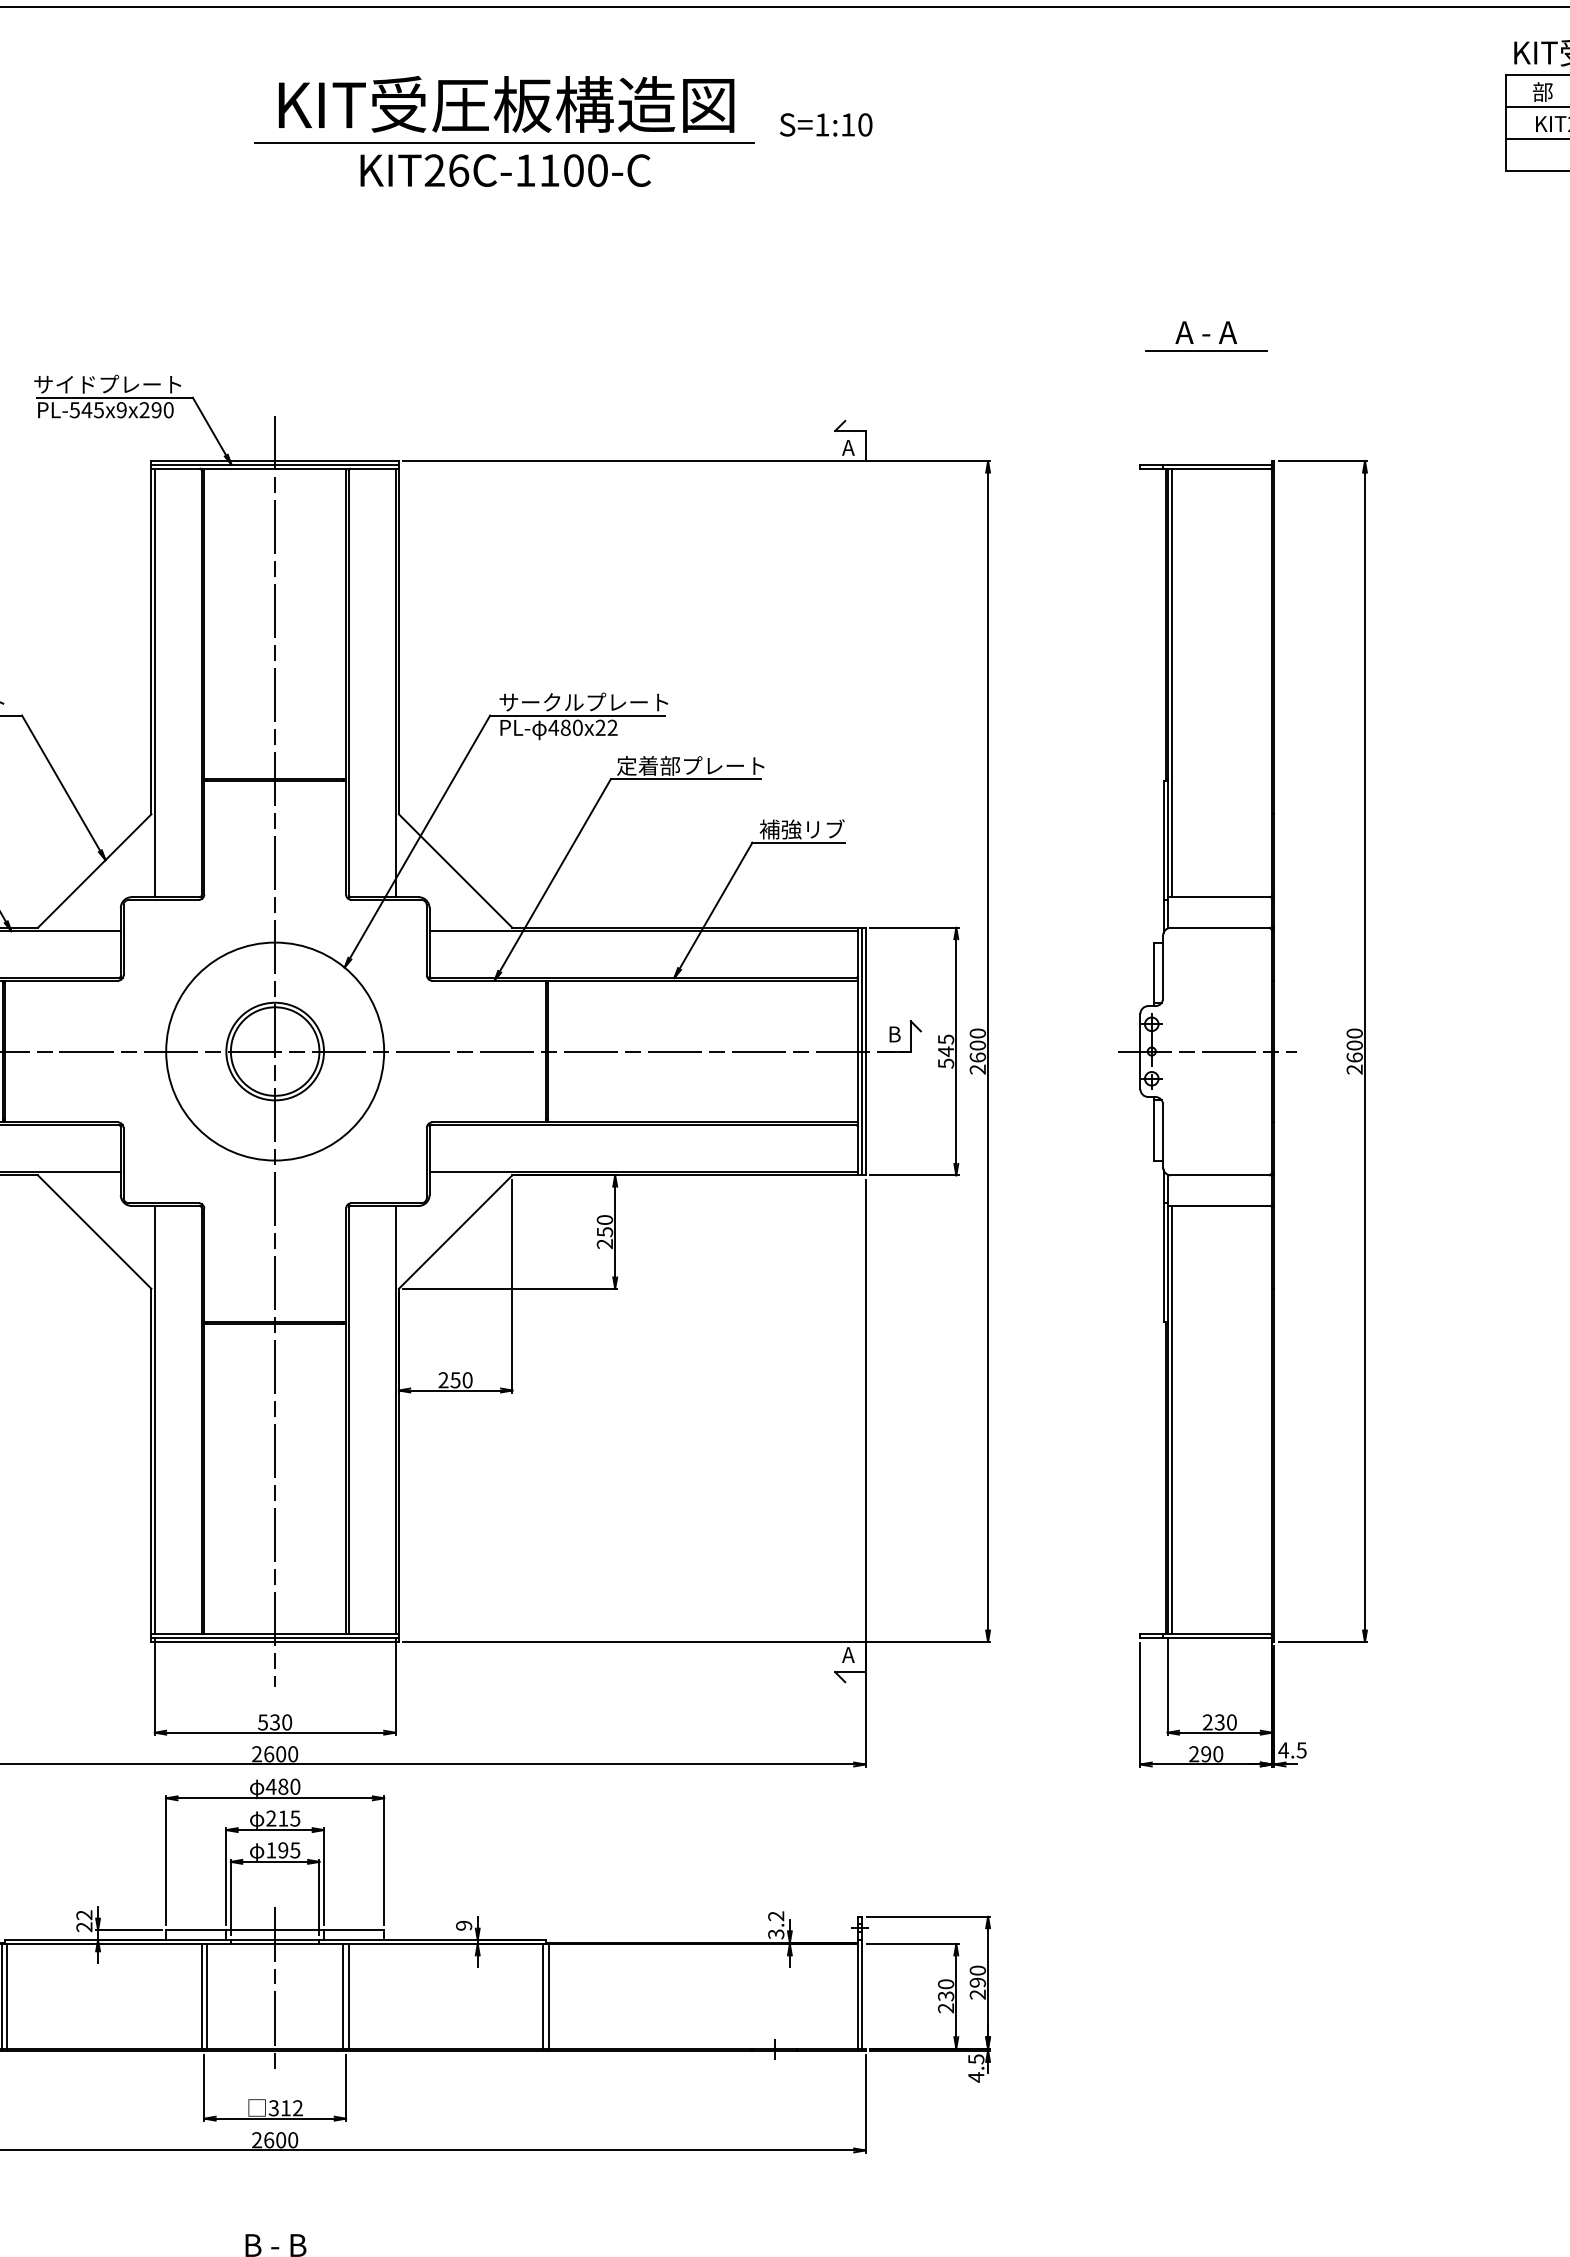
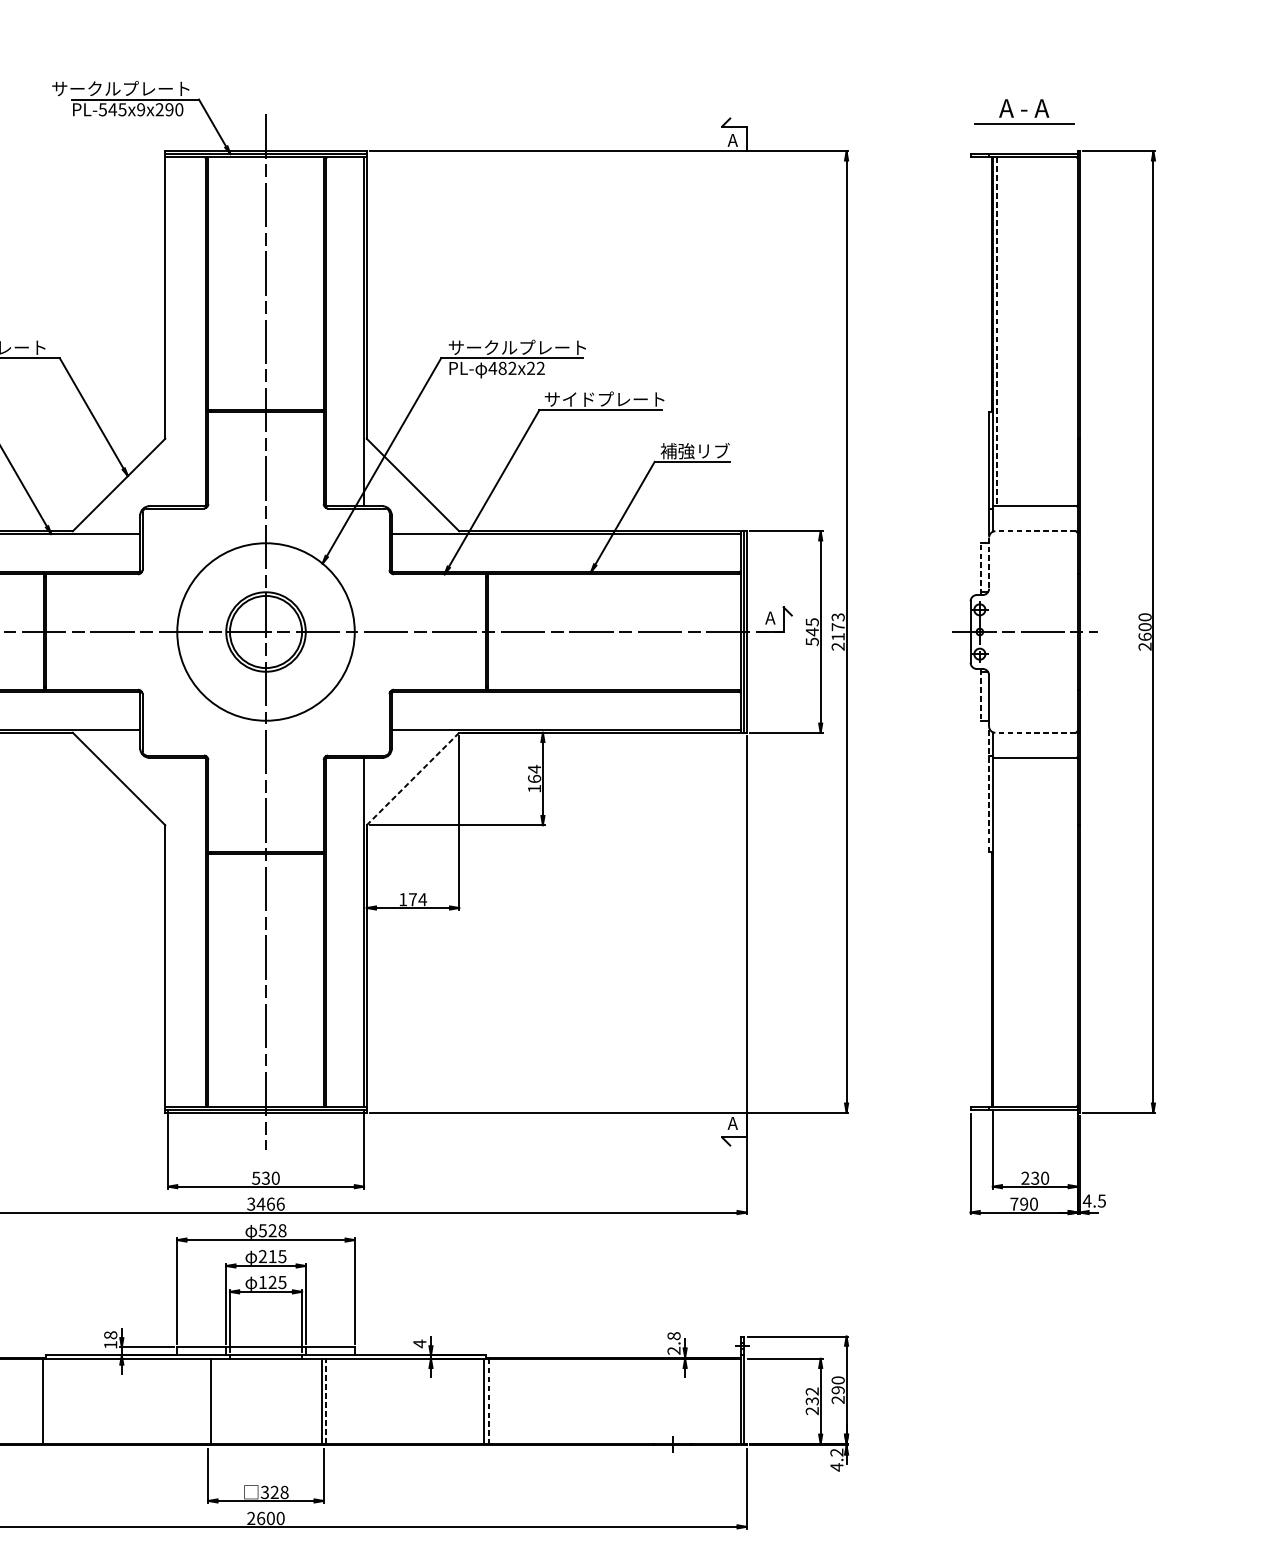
part: (1206, 336) -> (1024, 111), moved
text: (54, 384) -> (86, 88), サイドプレート -> サークルプレート
line: (154, 682) -> (167, 331), removed
line: (1172, 683) -> (996, 332), solid -> dashed
text: (577, 727) -> (512, 368), 480x22 -> 482x22
text: (648, 765) -> (570, 399), 定着部プレート -> サイドプレート
line: (1219, 927) -> (1034, 530), solid -> dashed
line: (1163, 967) -> (989, 563), solid -> dashed
line: (1153, 974) -> (981, 569), solid -> dashed
text: (894, 1034) -> (770, 618), B -> A
text: (977, 1045) -> (837, 627), 2600 -> 2173
line: (1153, 1128) -> (981, 694), solid -> dashed
line: (1219, 1175) -> (1034, 732), solid -> dashed
text: (604, 1231) -> (534, 778), 250 -> 164
line: (455, 1232) -> (412, 779), solid -> dashed
line: (1163, 1245) -> (989, 789), solid -> dashed
text: (455, 1380) -> (412, 899), 250 -> 174
line: (154, 1419) -> (167, 931), removed
line: (1172, 1419) -> (996, 931), removed
text: (275, 1754) -> (266, 1204), 2600 -> 3466
text: (1194, 1754) -> (1014, 1204), 290 -> 790
text: (282, 1786) -> (271, 1230), 480 -> 528
text: (283, 1850) -> (272, 1282), 195 -> 125
text: (84, 1921) -> (110, 1340), 22 -> 18
text: (464, 1925) -> (420, 1343), 9 -> 4
text: (776, 1925) -> (674, 1343), 3.2 -> 2.8
text: (946, 1984) -> (812, 1391), 230 -> 232
line: (275, 1990) -> (266, 1396), removed
line: (348, 1995) -> (325, 1400), solid -> dashed
line: (7, 1996) -> (48, 1401), removed
line: (201, 1996) -> (206, 1401), removed
line: (548, 1996) -> (488, 1401), solid -> dashed
text: (976, 2059) -> (837, 1452), 4.5 -> 4.2
text: (291, 2108) -> (279, 1492), 312 -> 328

